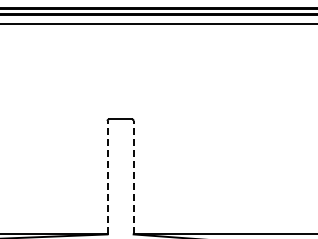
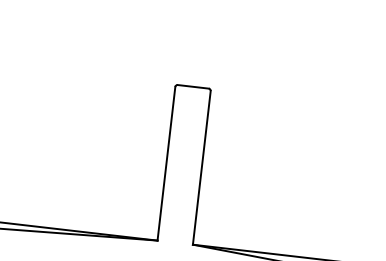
line: (107, 177) -> (166, 163), dashed -> solid
line: (133, 177) -> (201, 167), dashed -> solid

